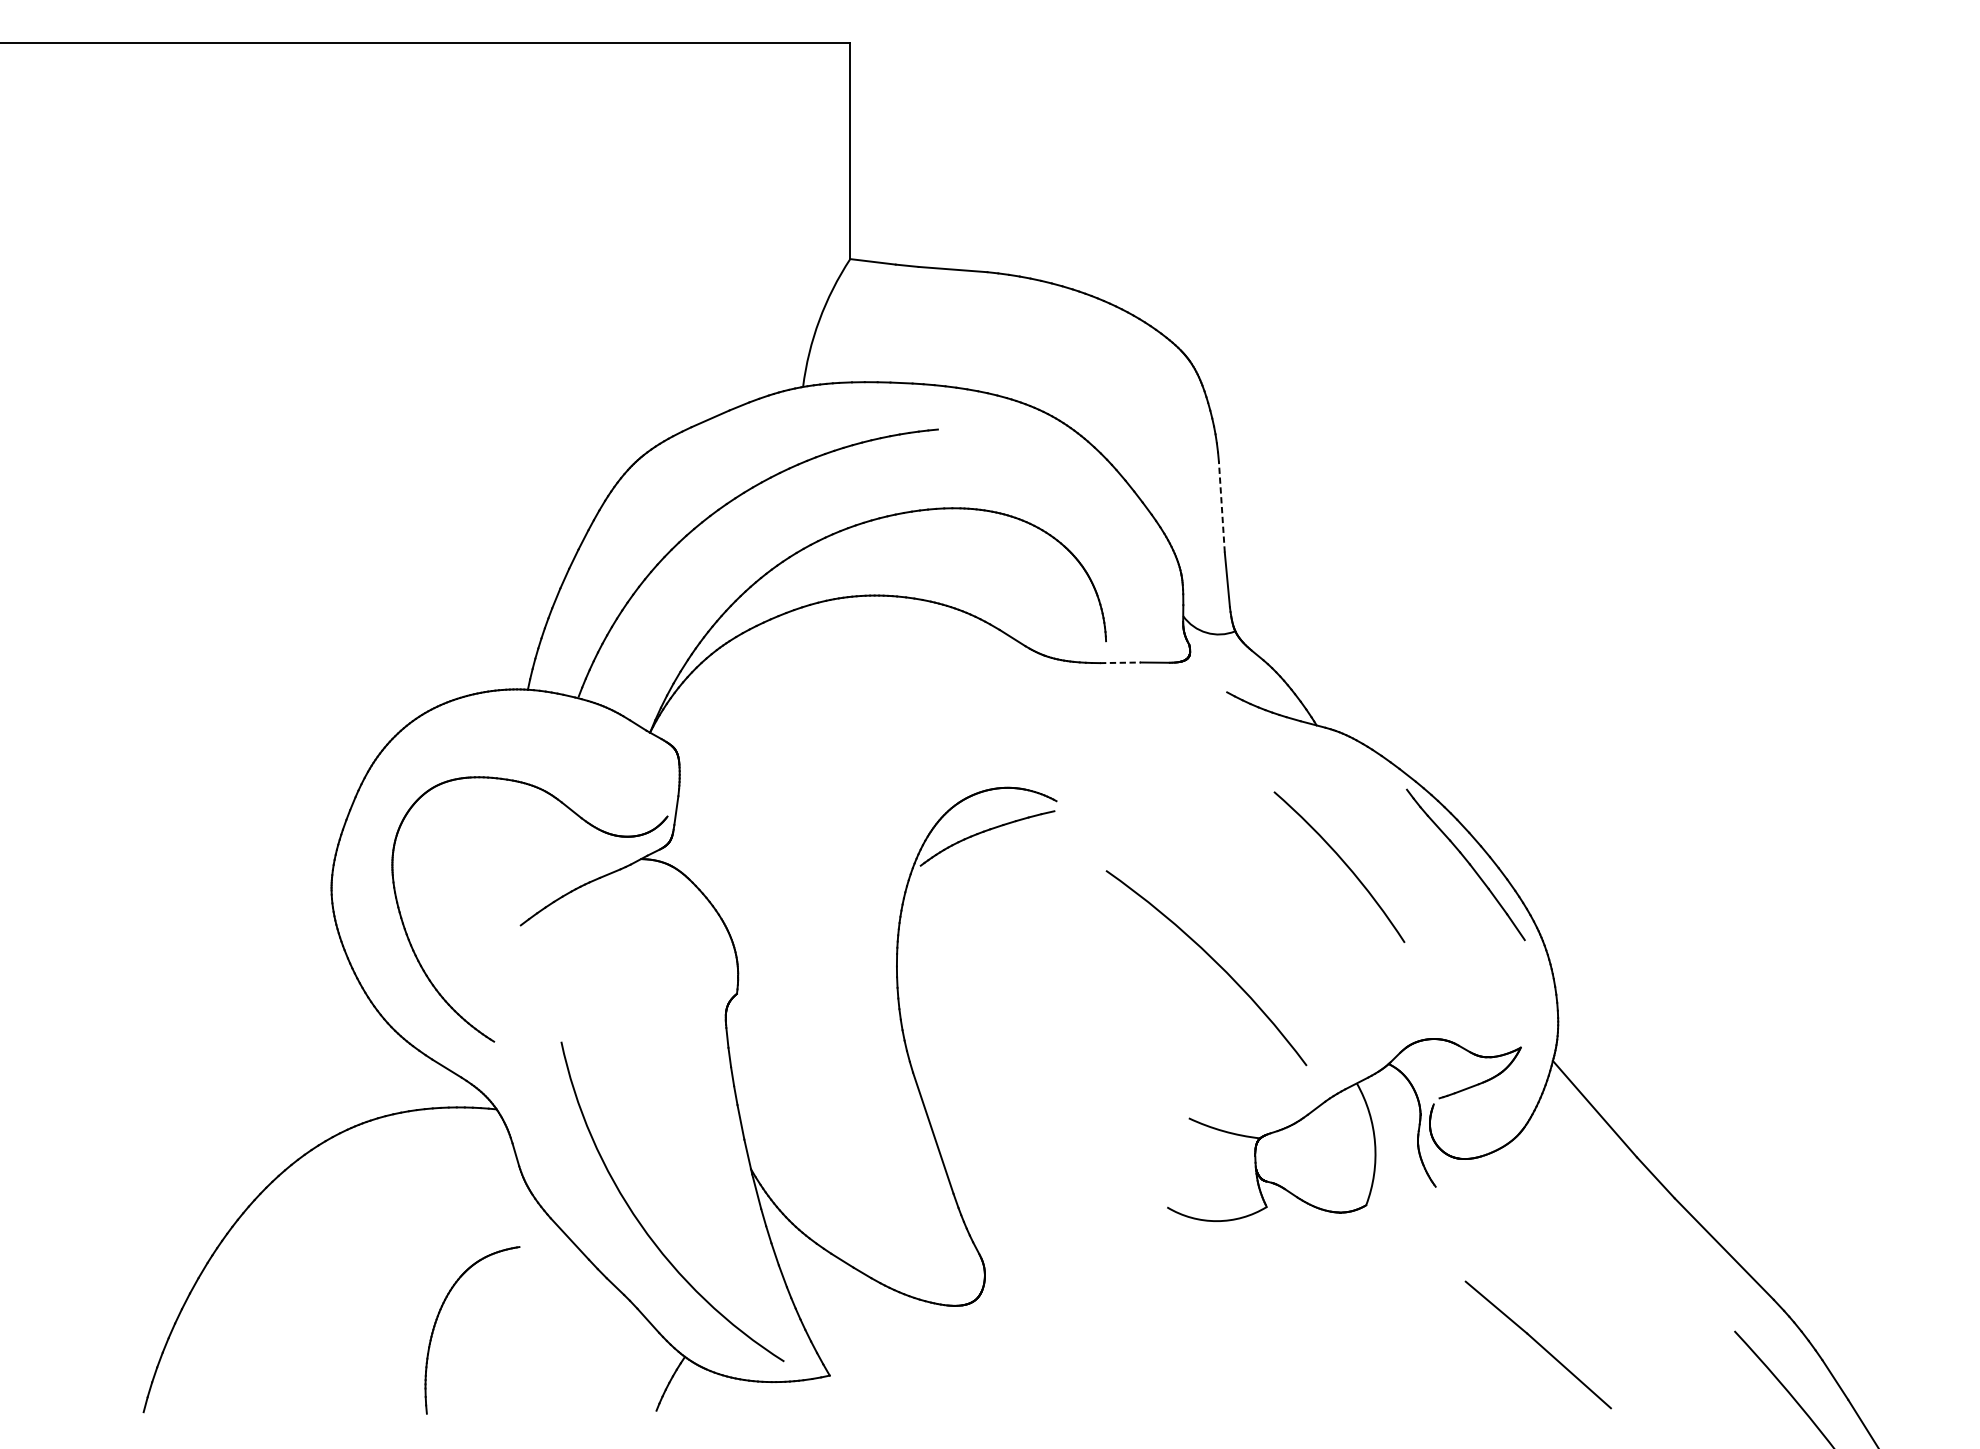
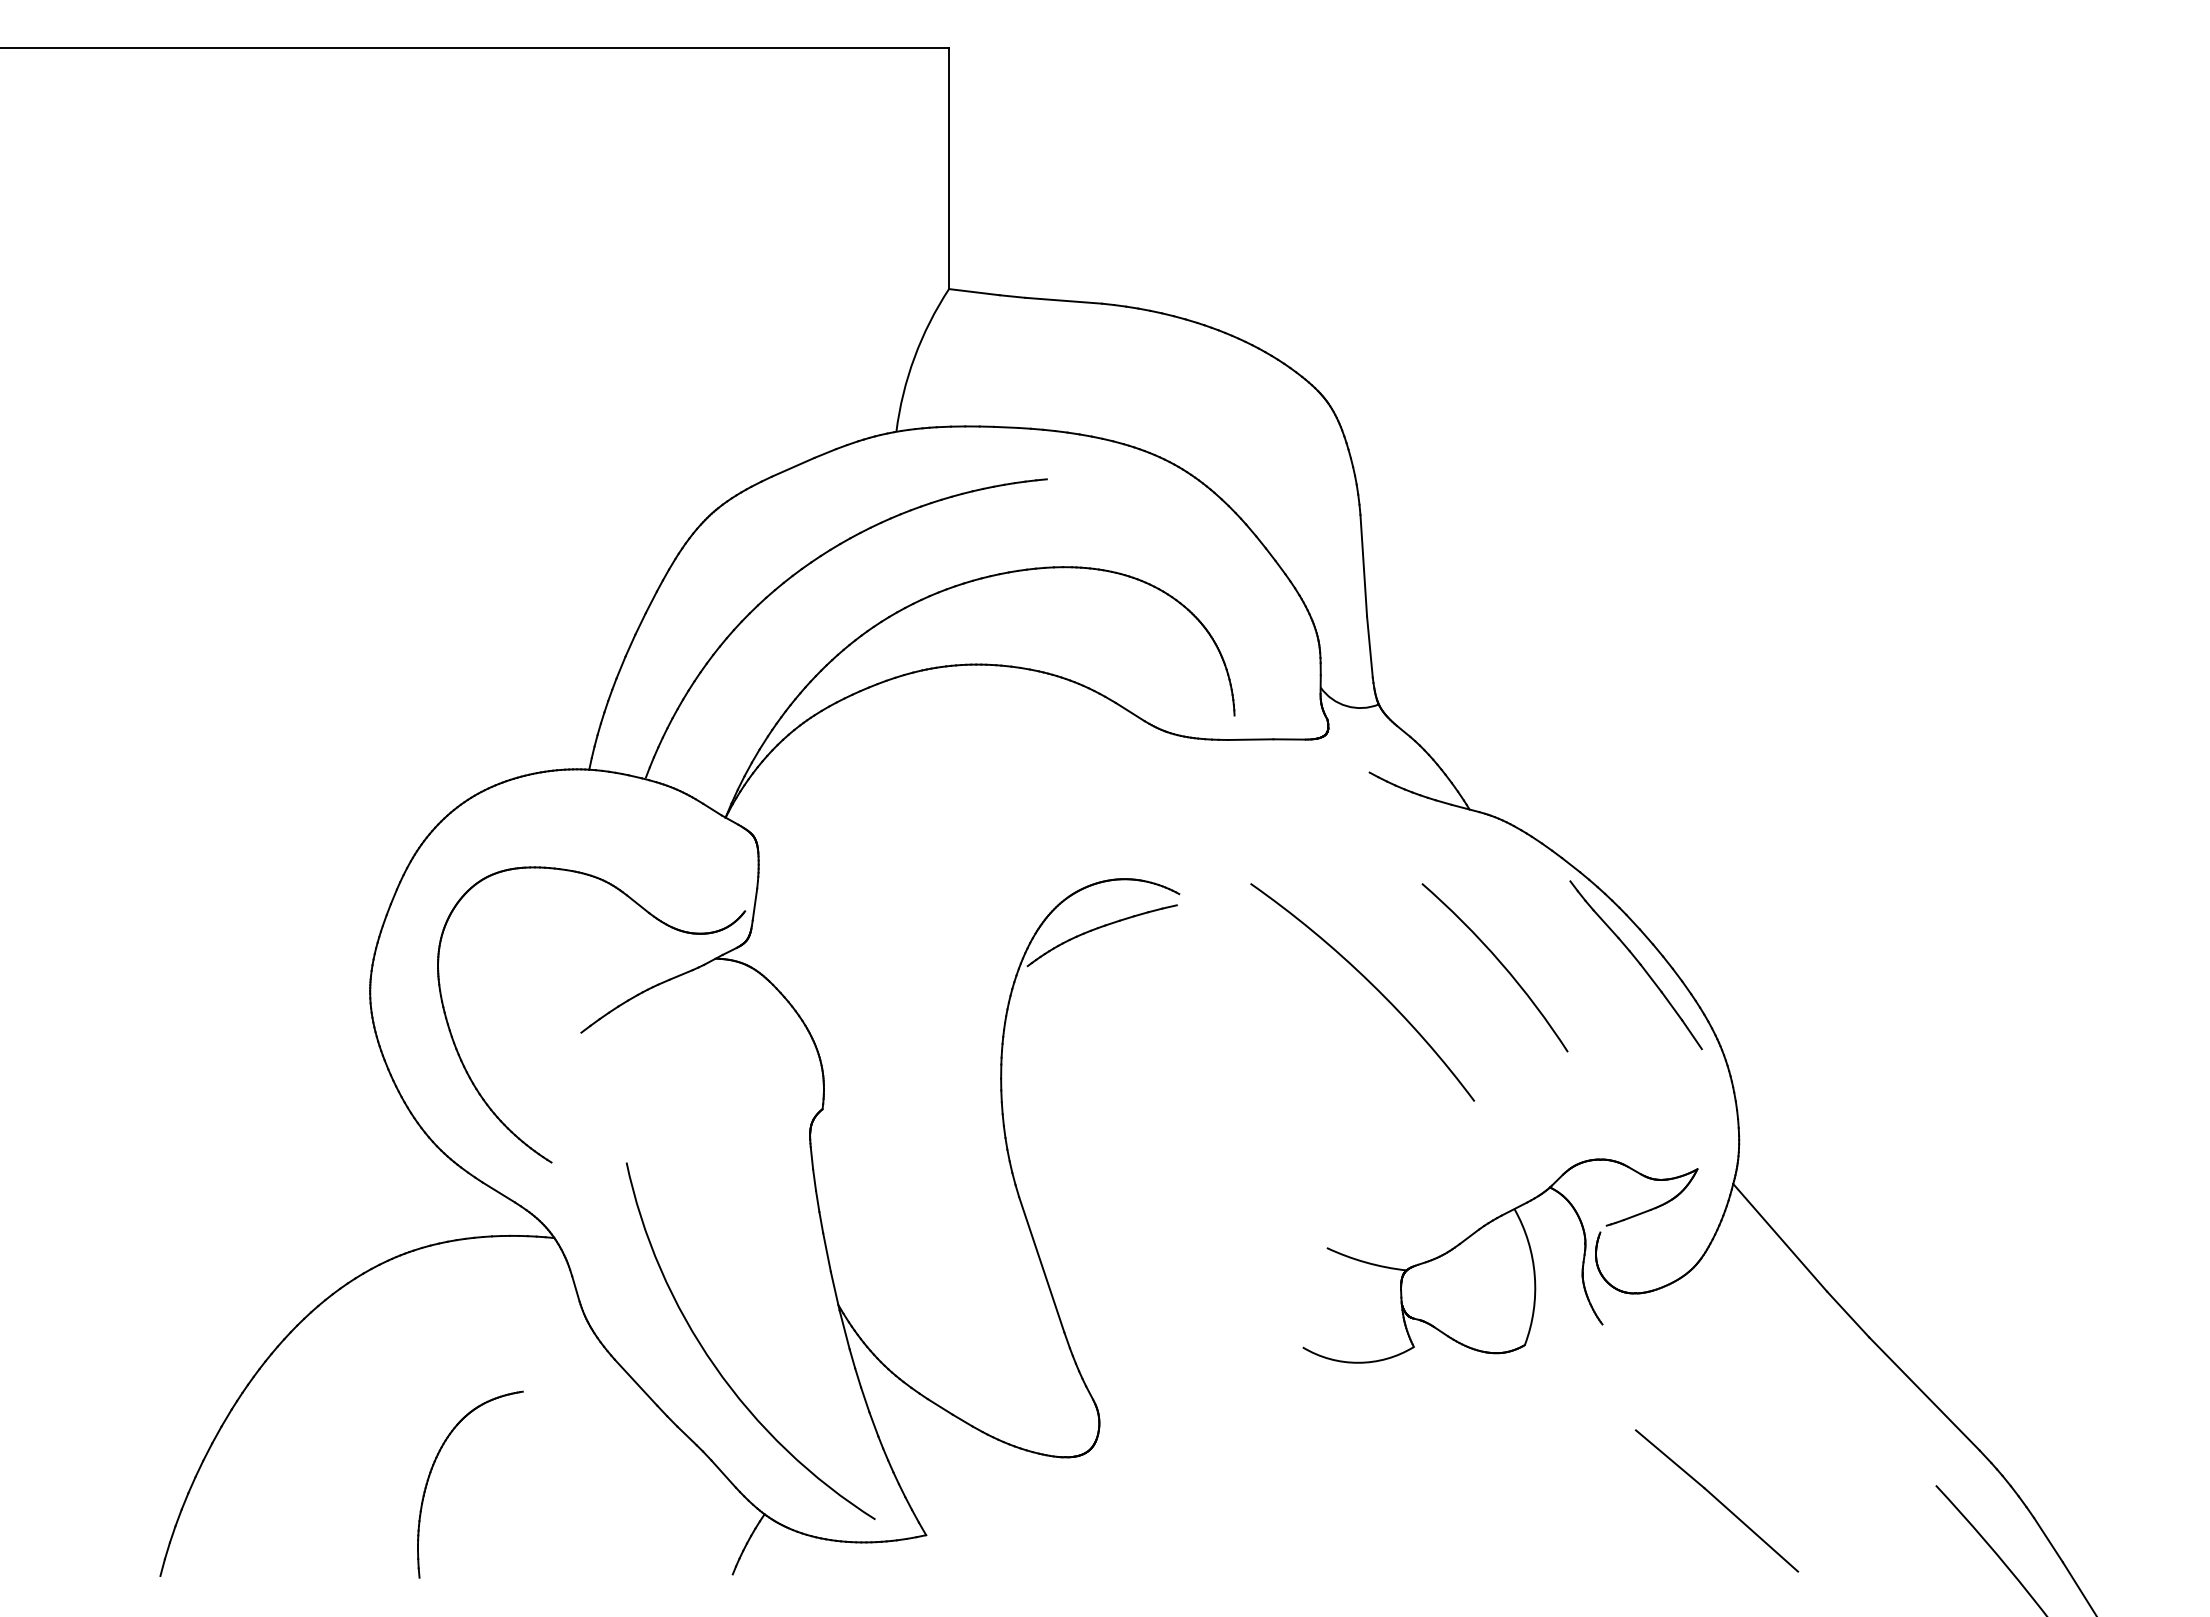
line: (1221, 506) -> (1363, 565), dashed -> solid
line: (1120, 662) -> (1250, 739), dashed -> solid
arc: (1213, 961) -> (1370, 984), moved
part: (438, 1317) -> (432, 1470), moved

